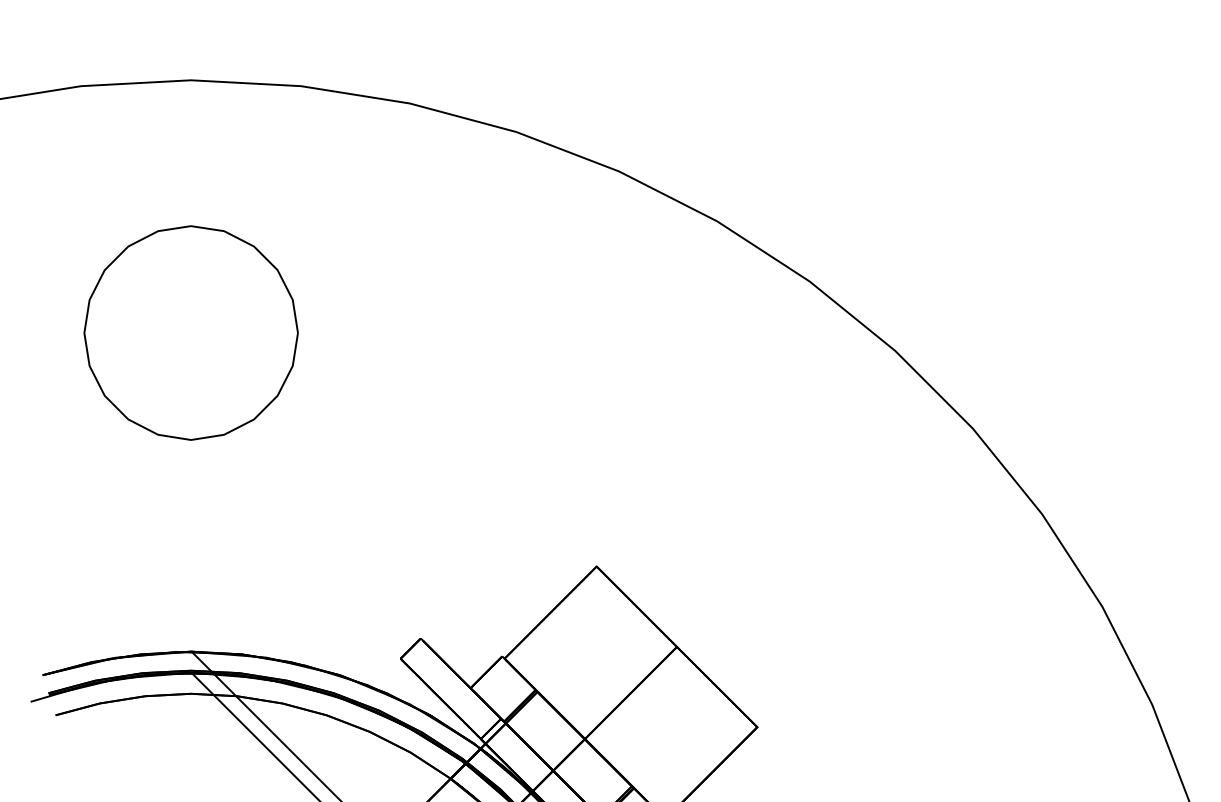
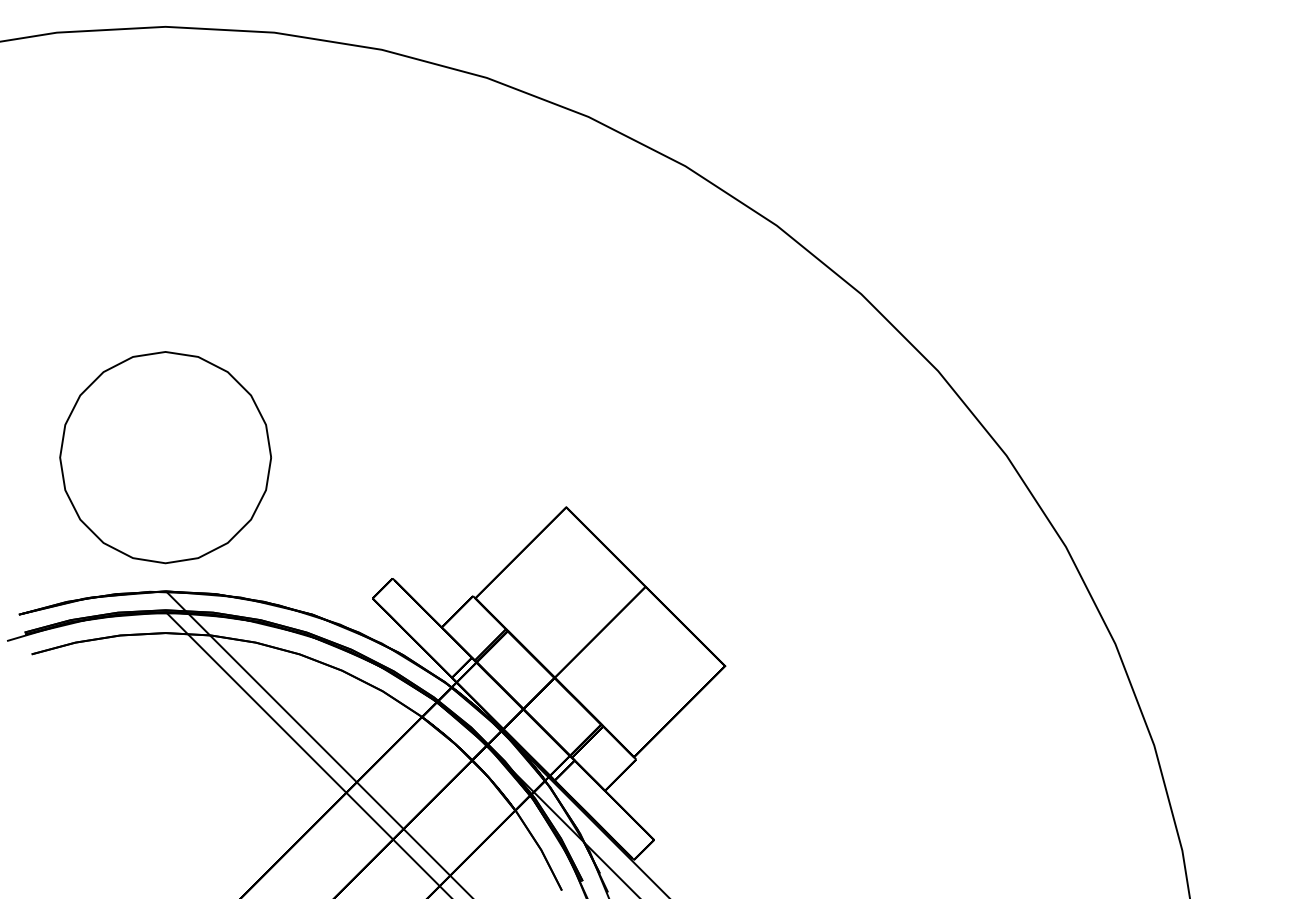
part: (191, 332) -> (165, 457), moved

